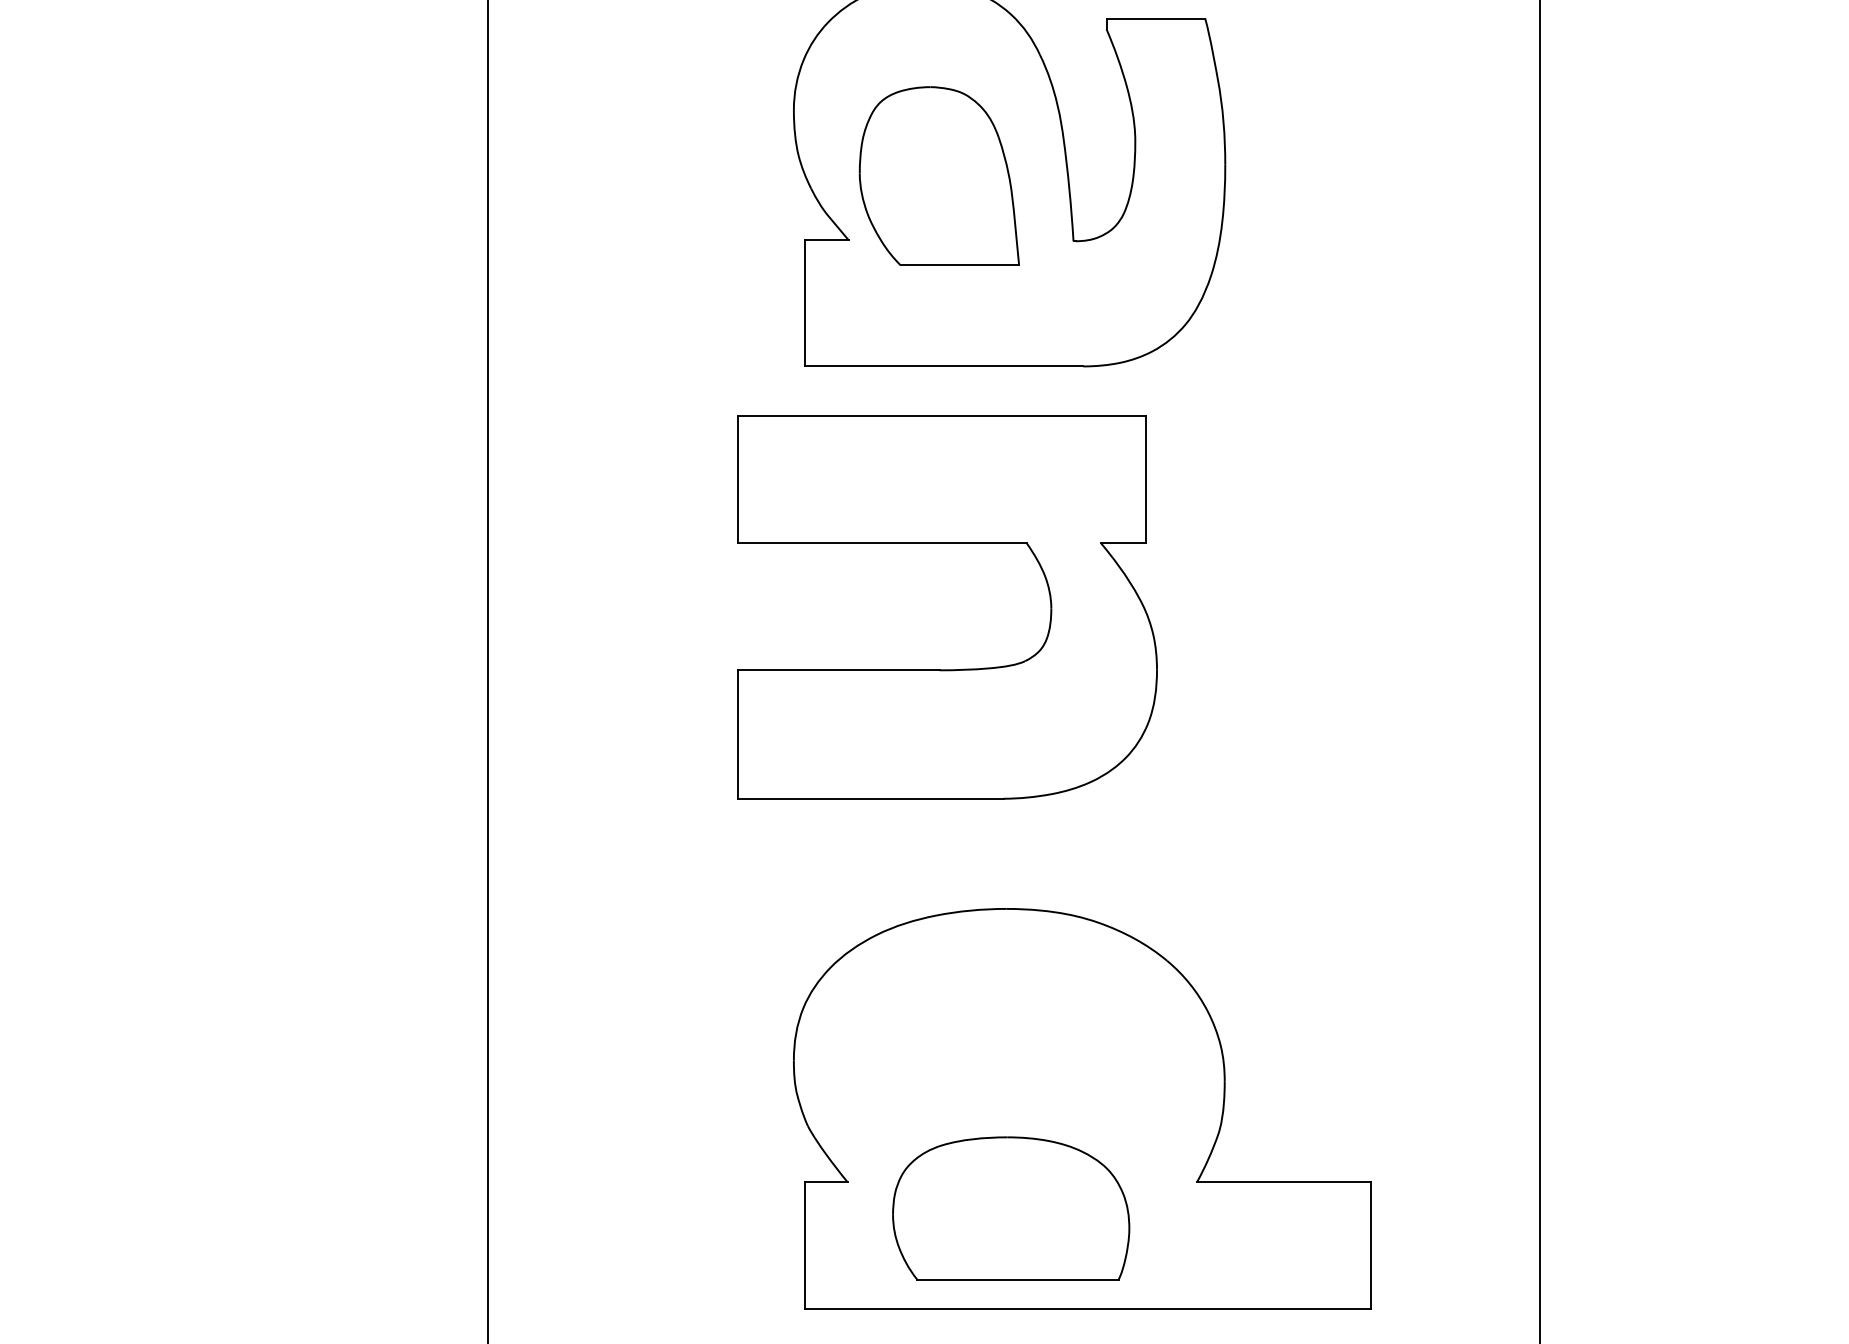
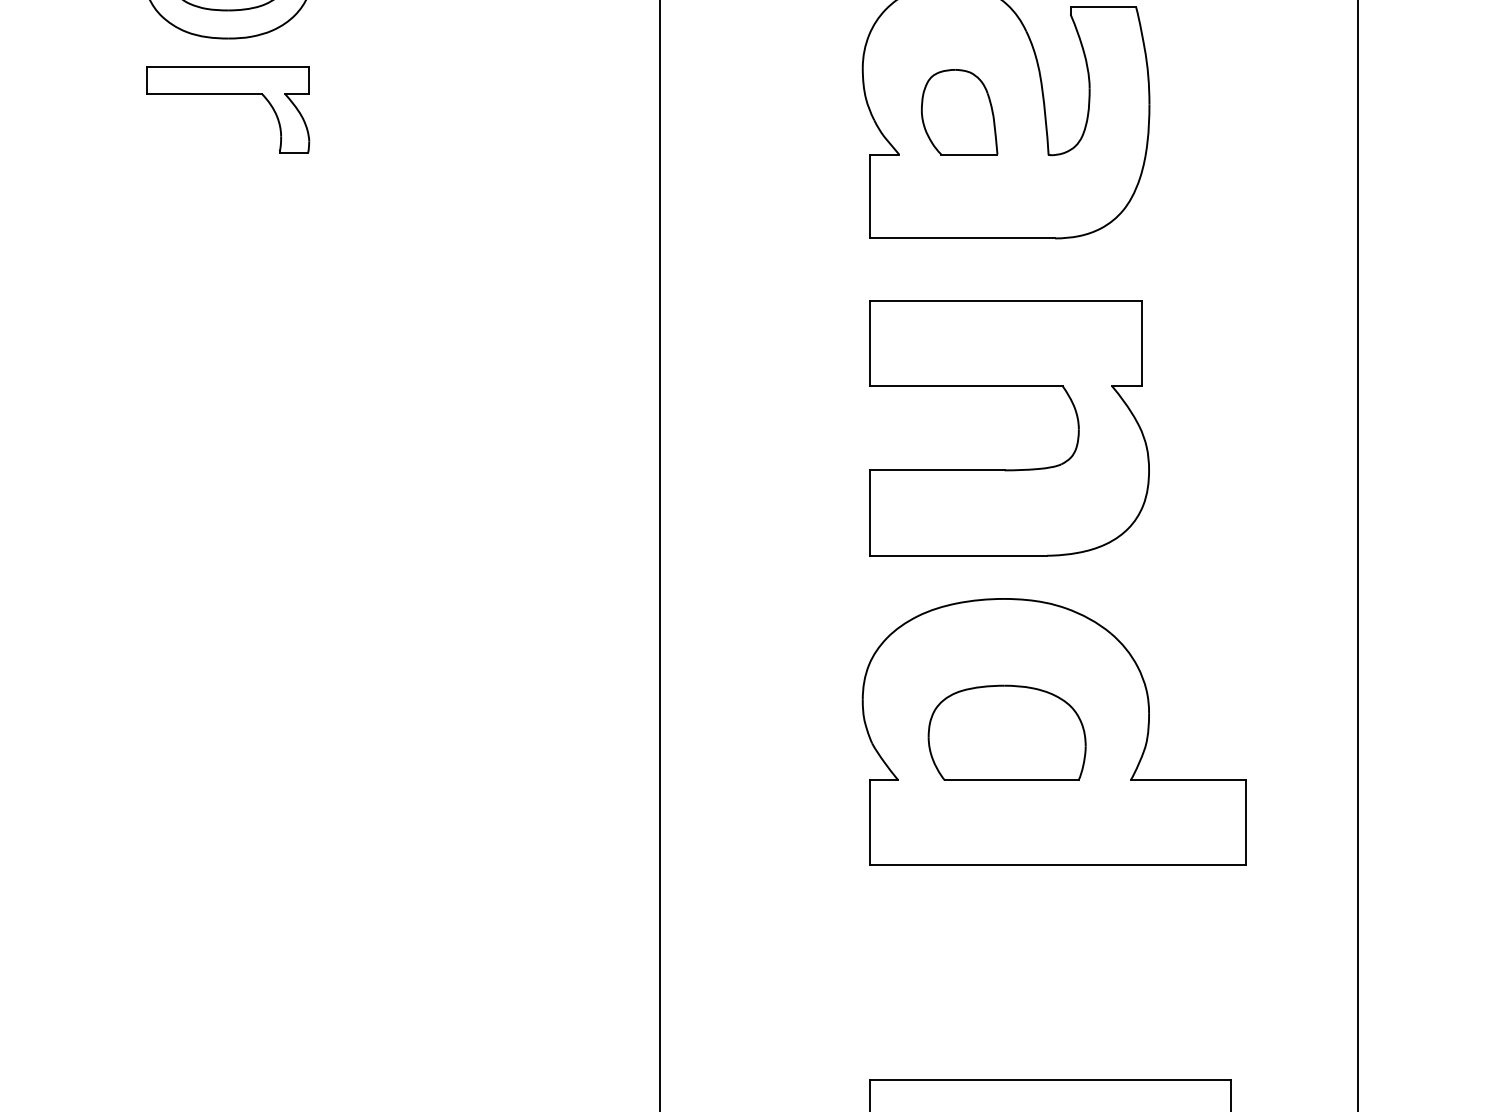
part: (939, 176) -> (959, 112), size x0.71
part: (946, 669) -> (1009, 469), moved
part: (1010, 1207) -> (1006, 732), moved

